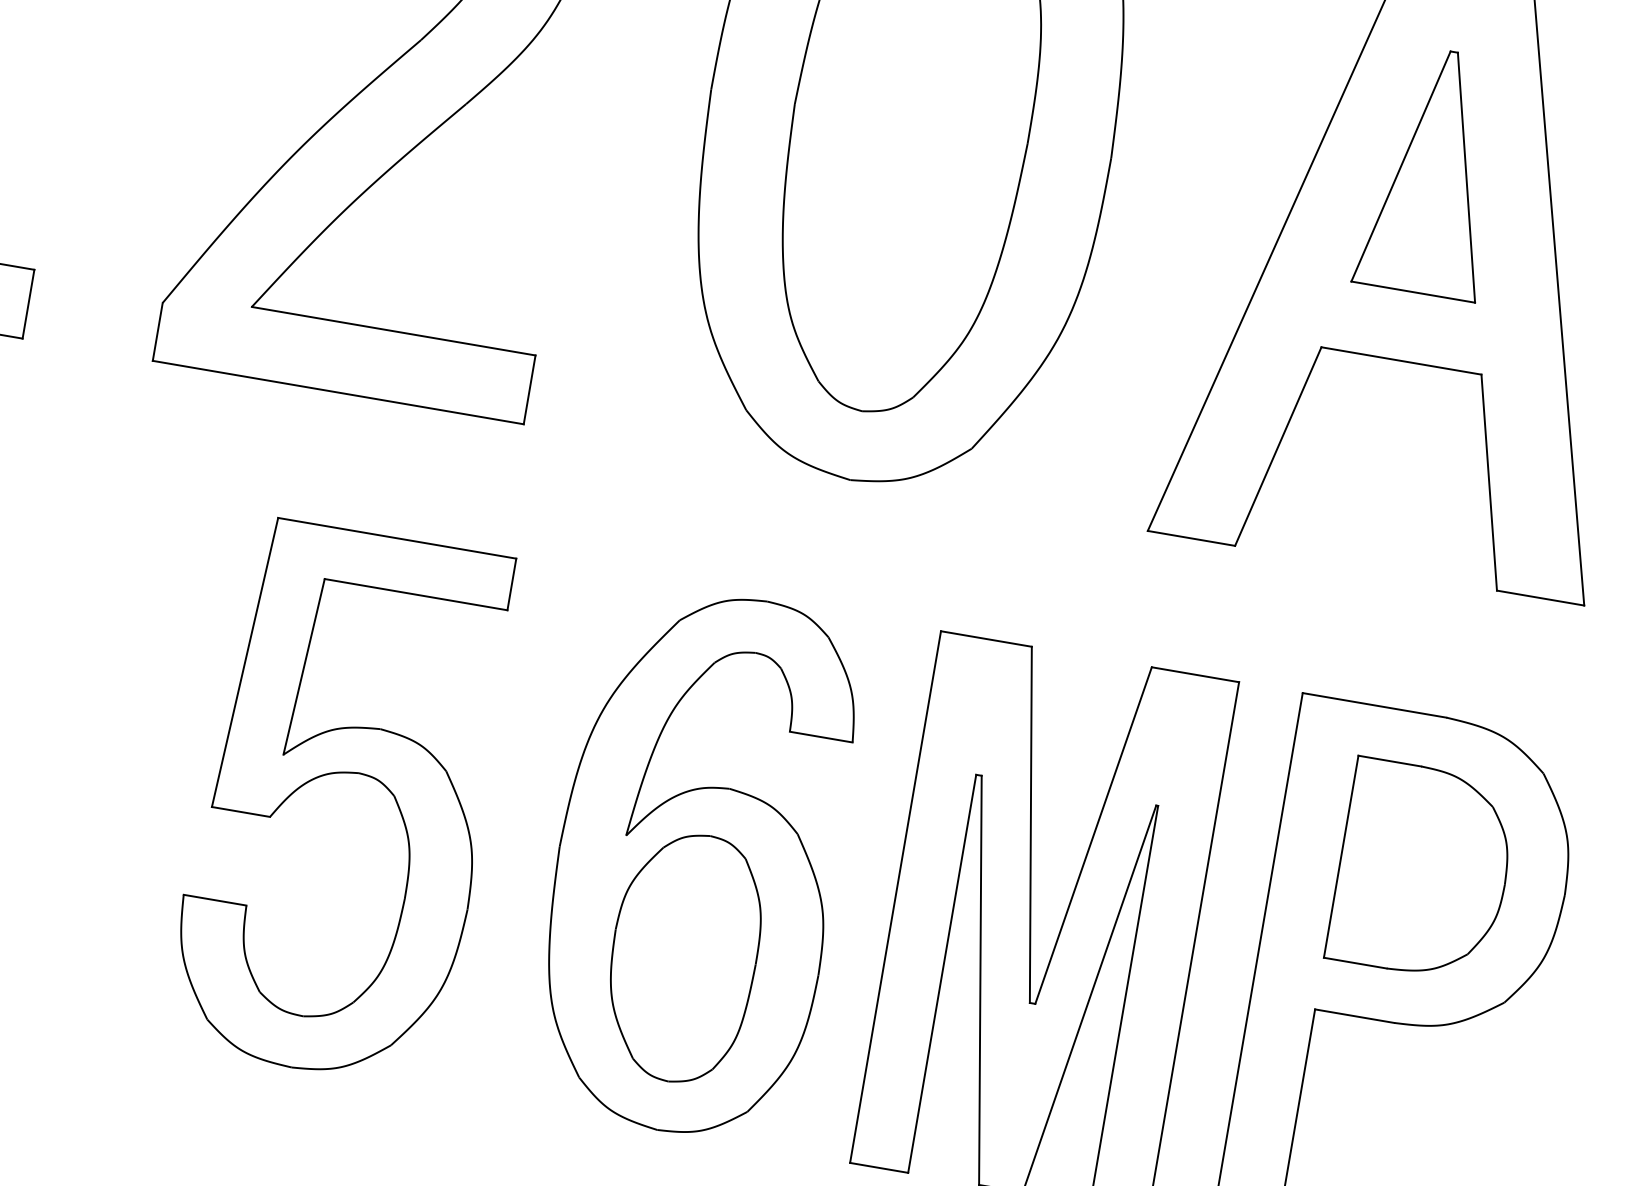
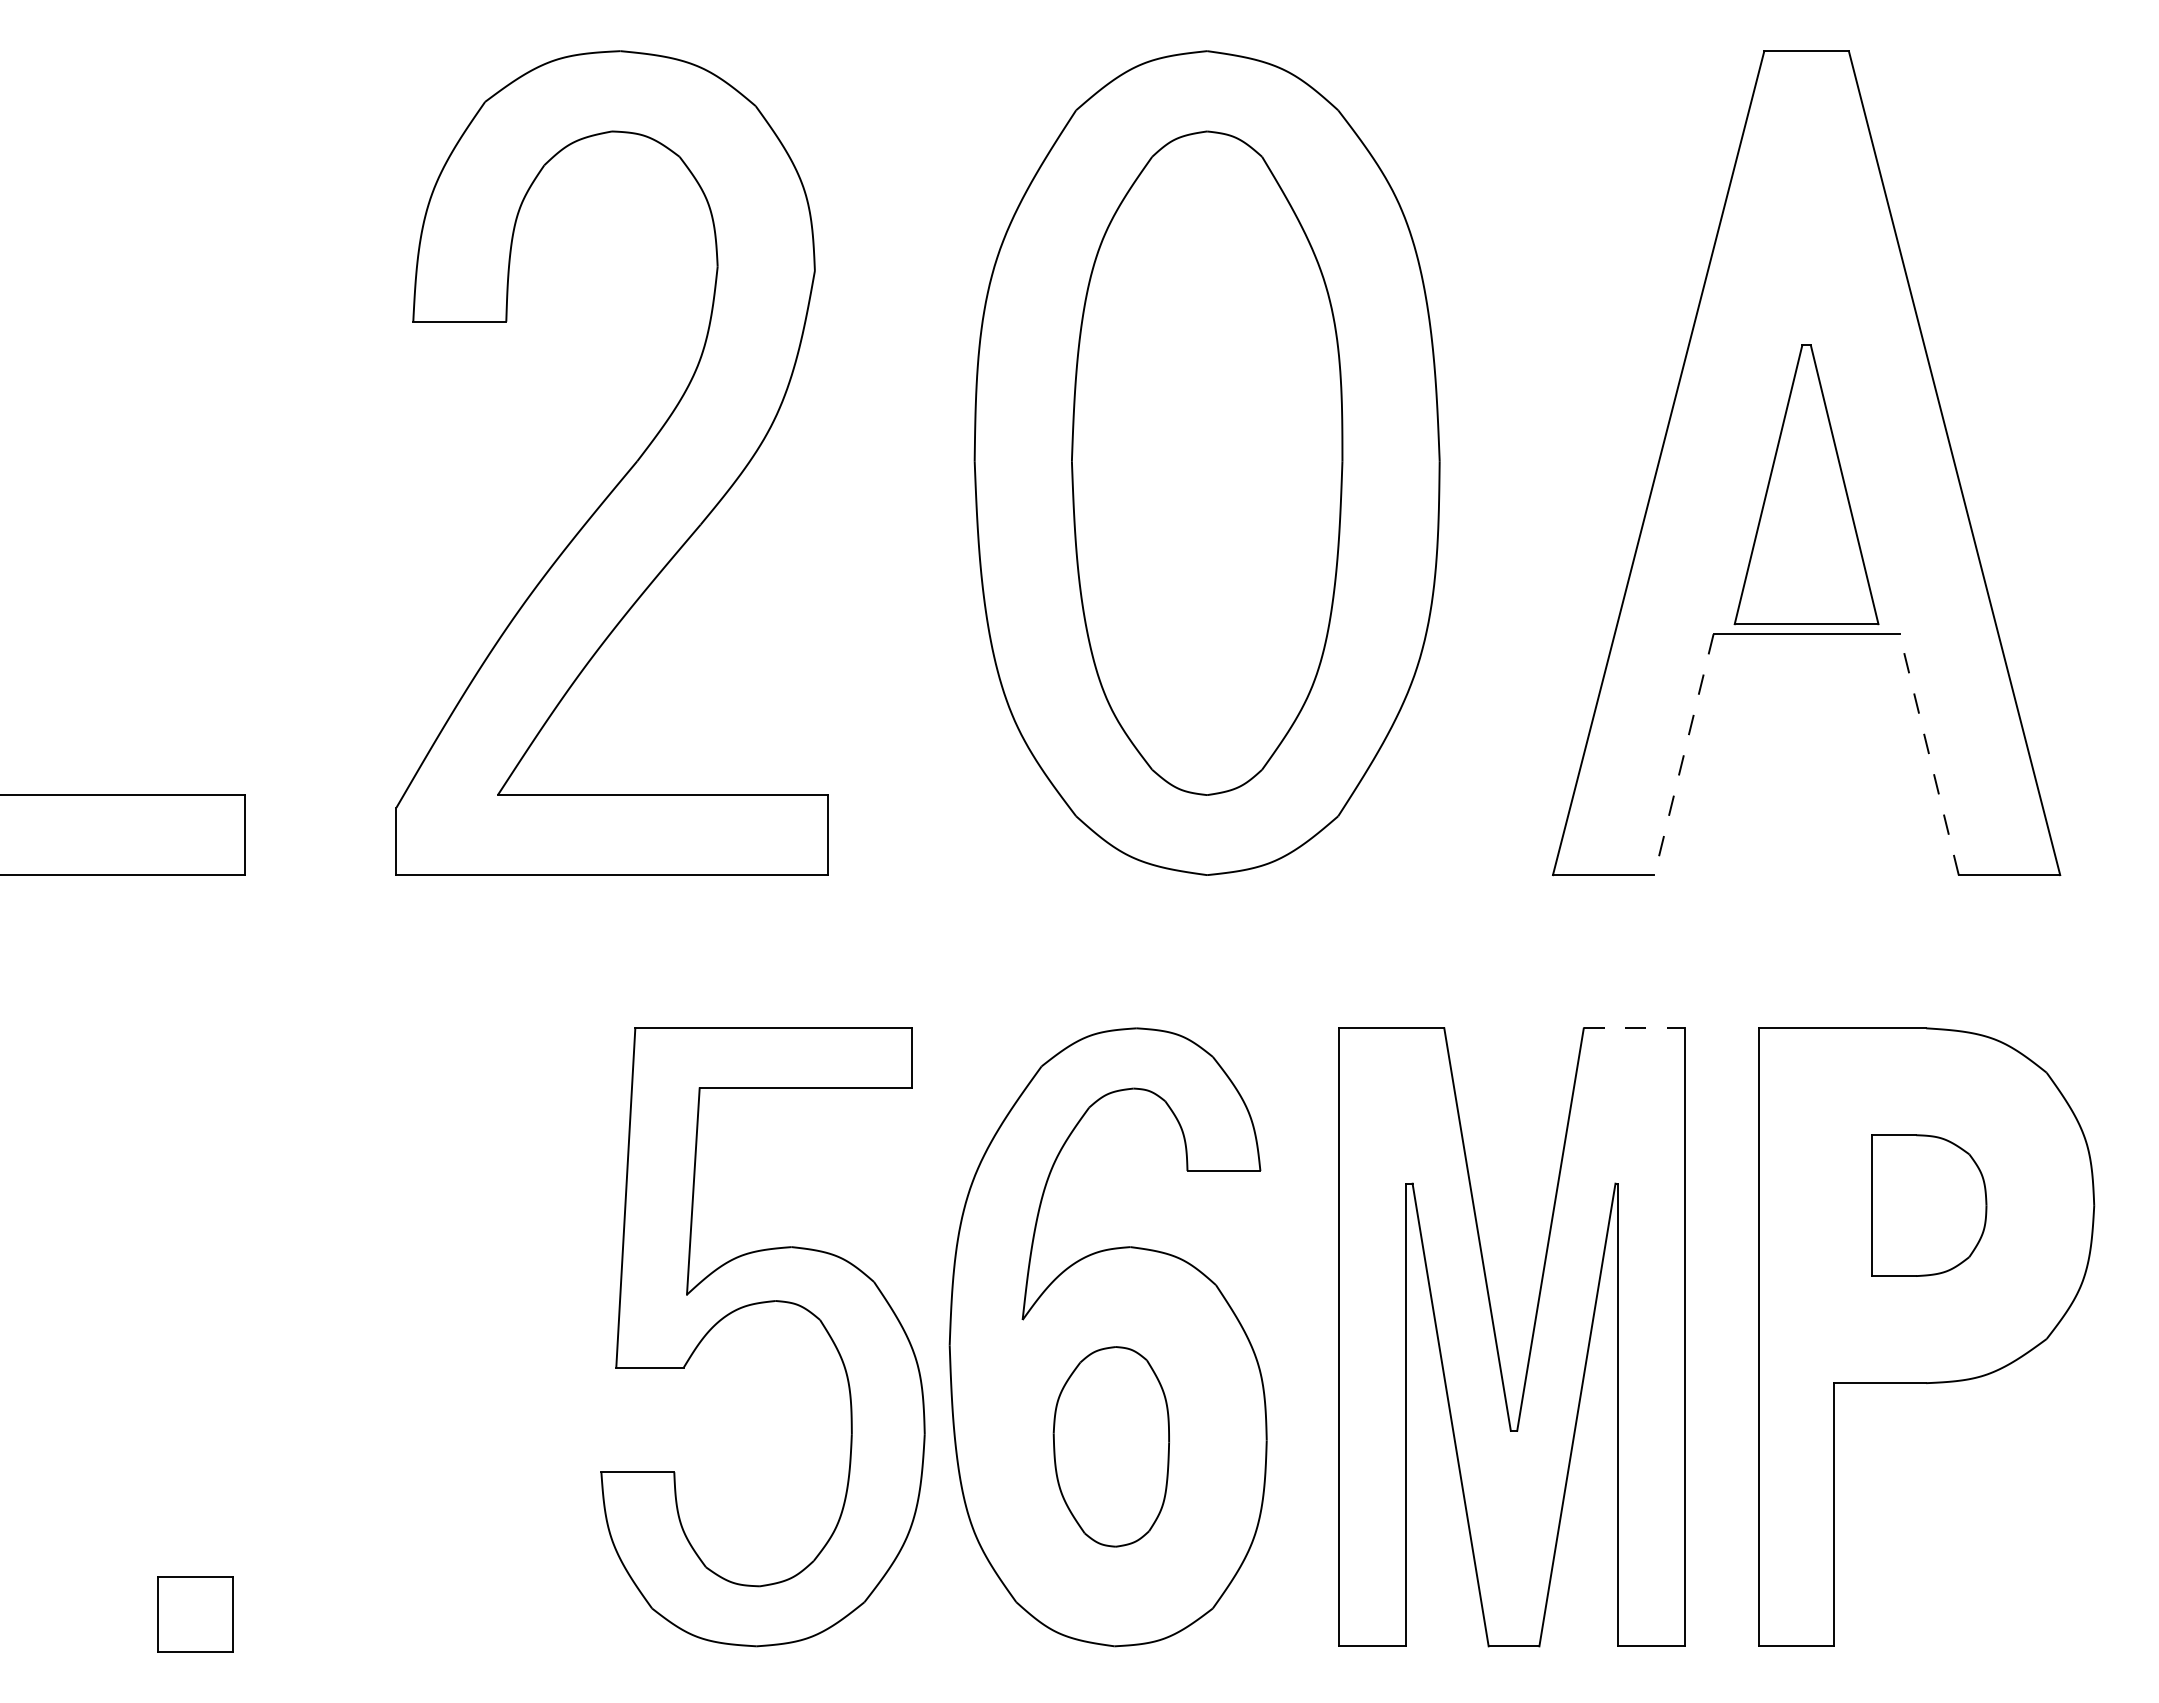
part: (1433, 171) -> (1806, 484), moved
line: (1277, 447) -> (1683, 755), solid -> dashed
line: (1489, 482) -> (1929, 754), solid -> dashed
line: (1195, 674) -> (1634, 1028), solid -> dashed
part: (343, 773) -> (758, 1304), moved
part: (1423, 870) -> (1929, 1205), size x0.6
part: (684, 957) -> (1111, 1446), size x0.7

